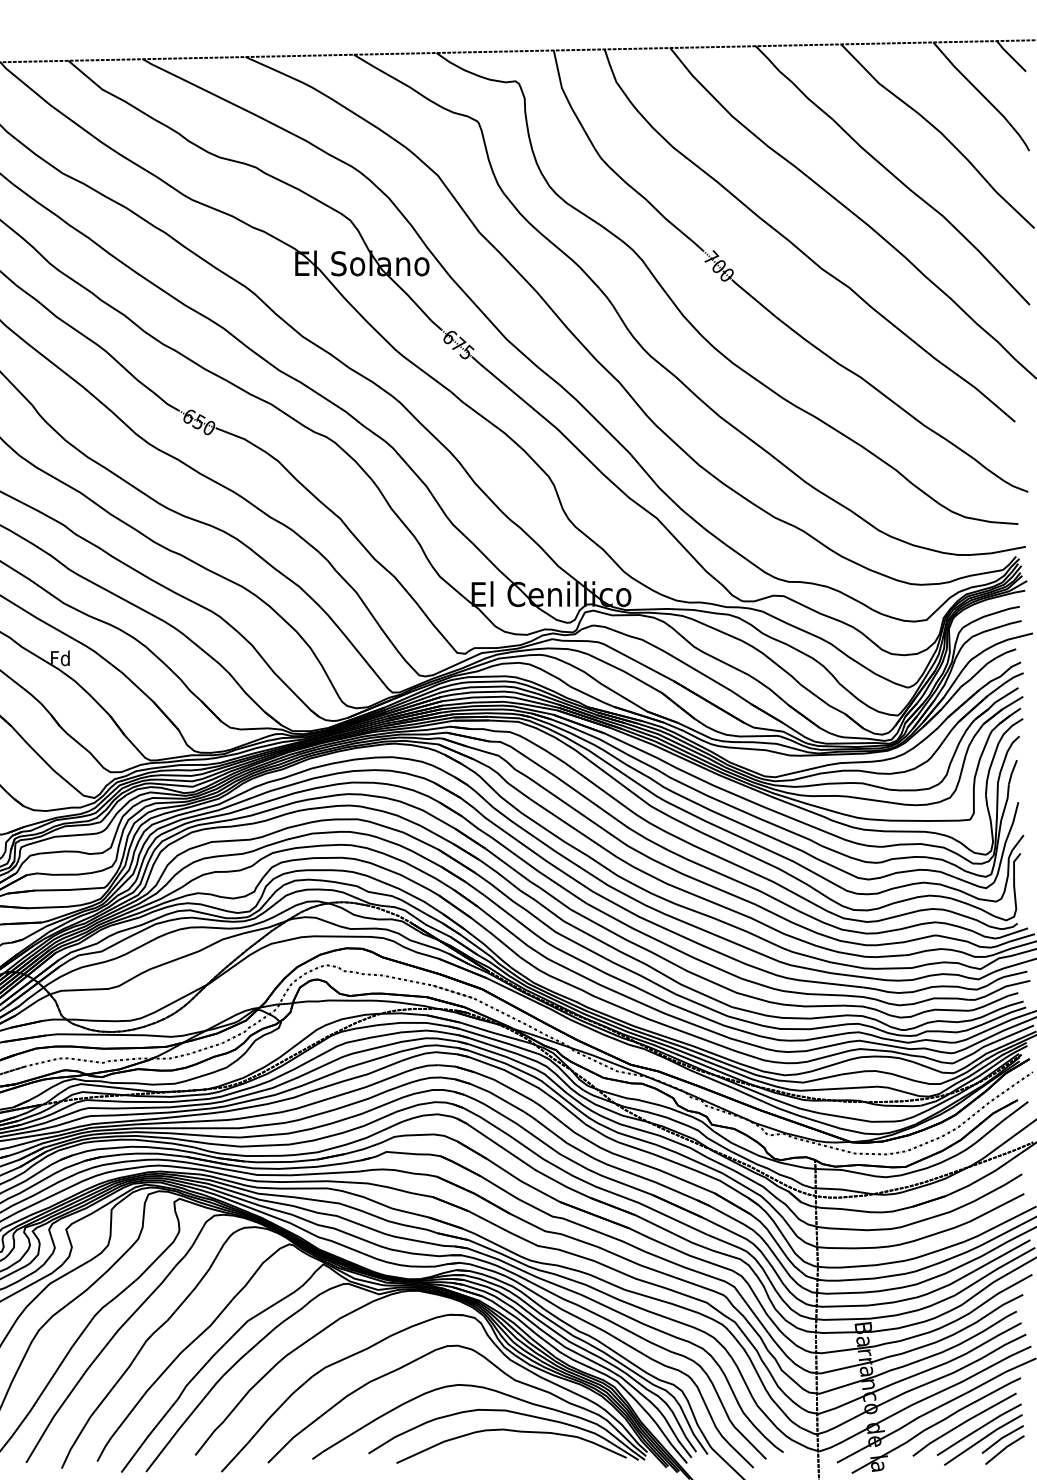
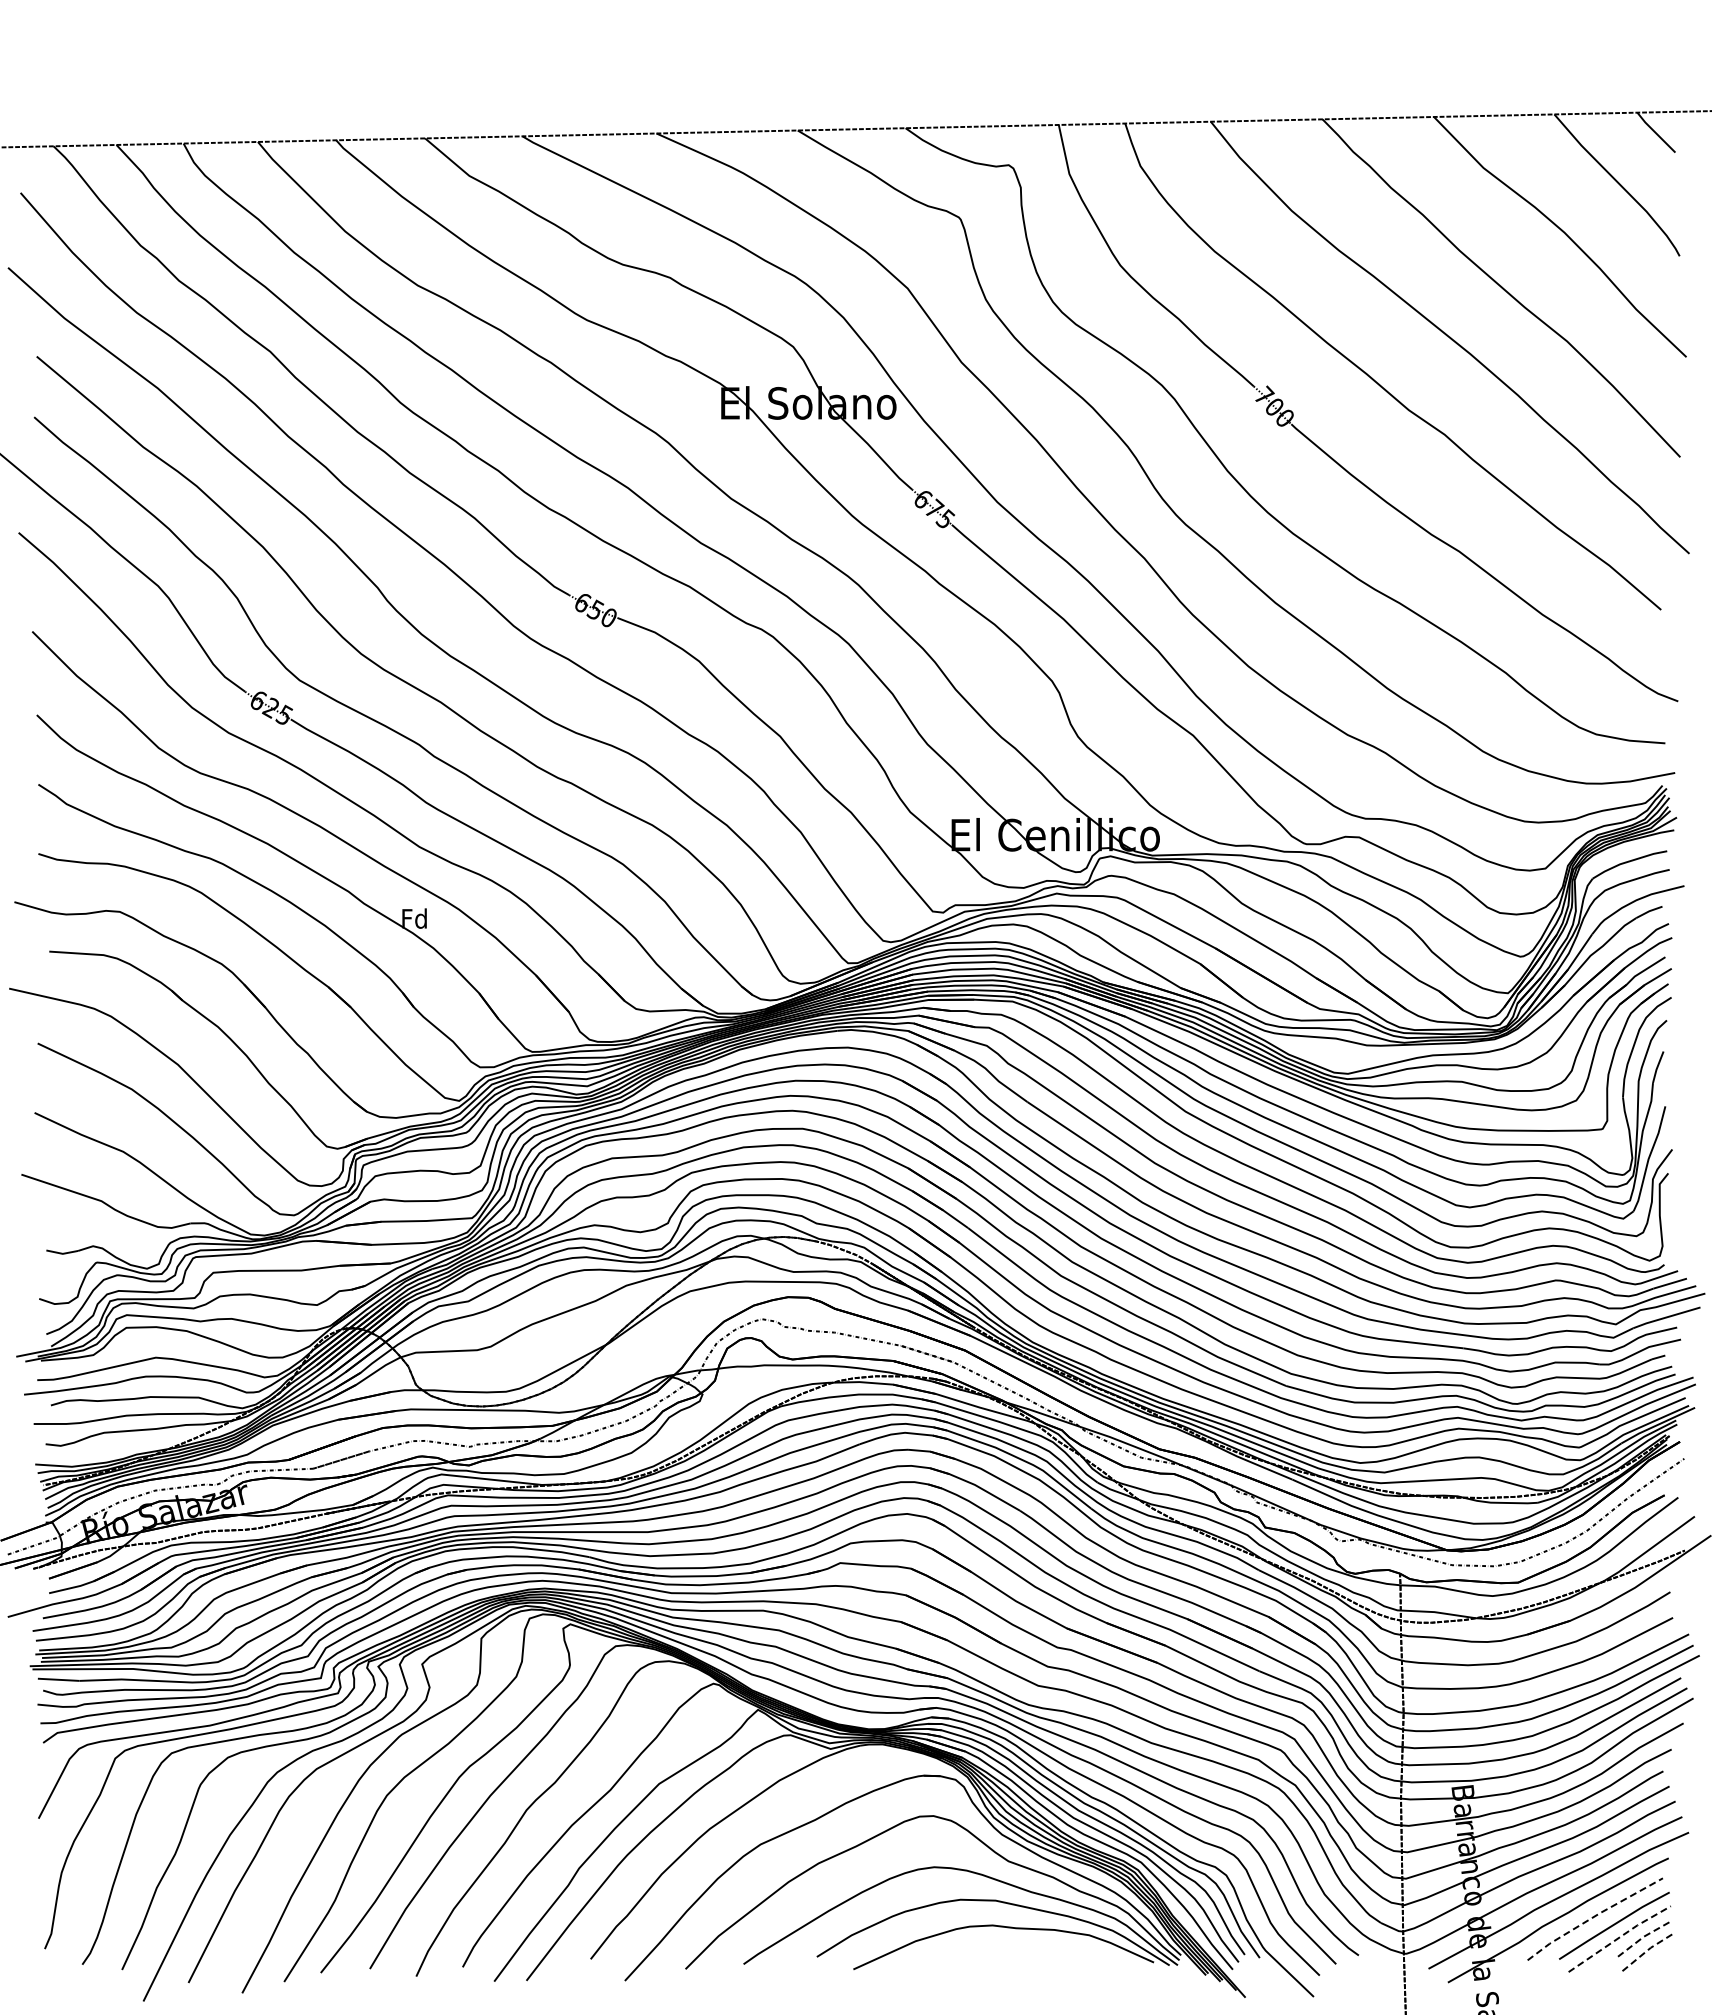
line: (963, 1423) -> (1593, 1917), solid -> dashed
line: (1002, 1437) -> (1644, 1936), solid -> dashed
line: (983, 1438) -> (1619, 1937), solid -> dashed
line: (1004, 1448) -> (1647, 1950), solid -> dashed

